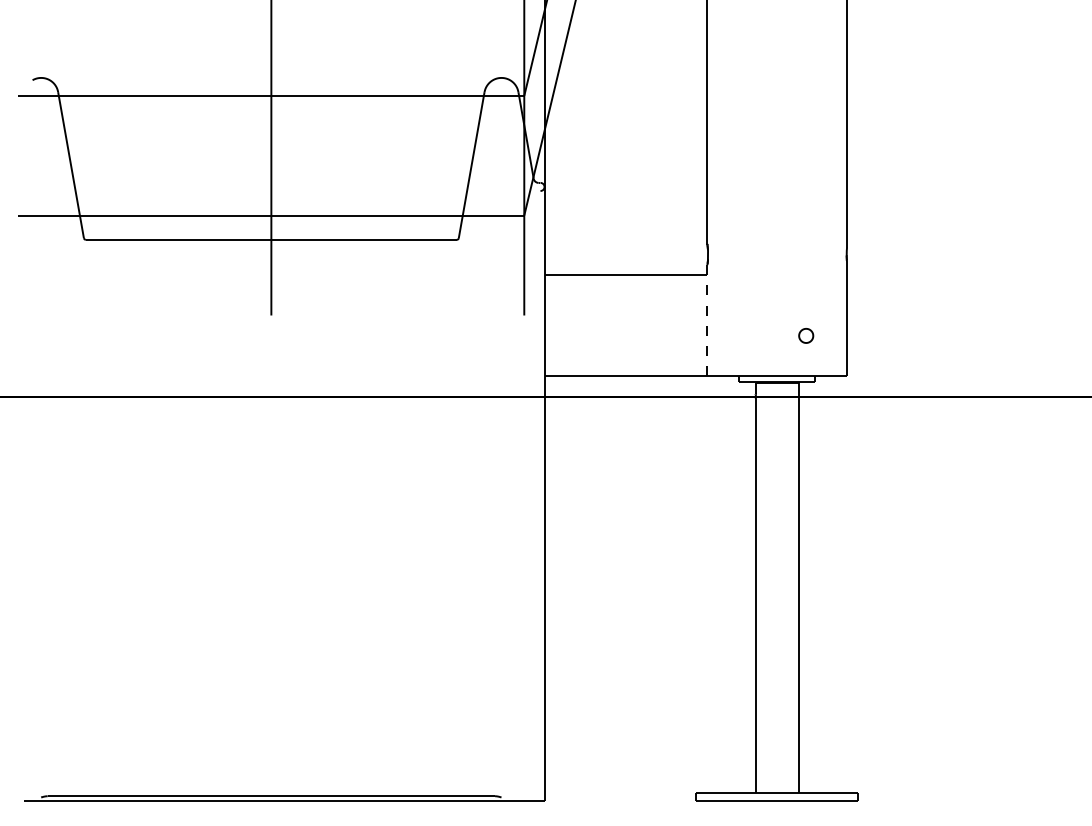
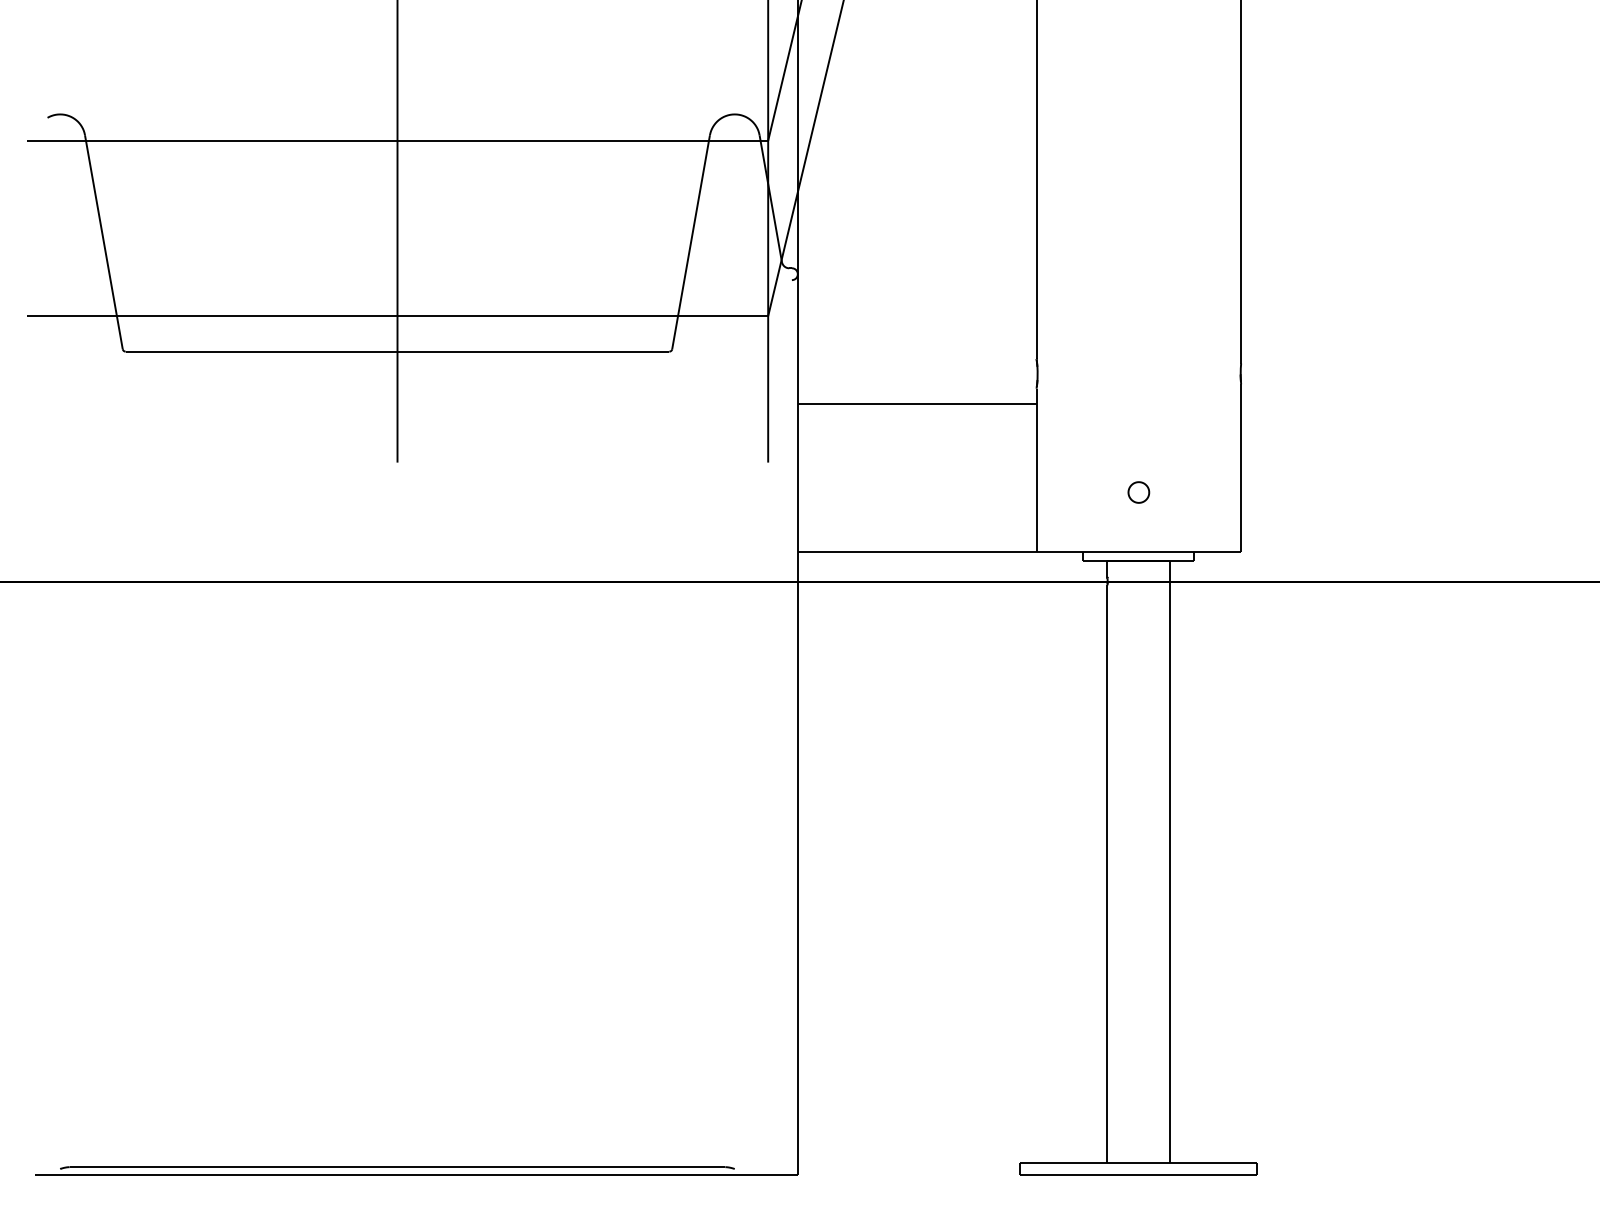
line: (707, 320) -> (1036, 469), dashed -> solid
part: (806, 335) -> (1139, 491), moved

